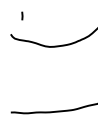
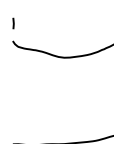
line: (22, 15) -> (13, 22), moved

